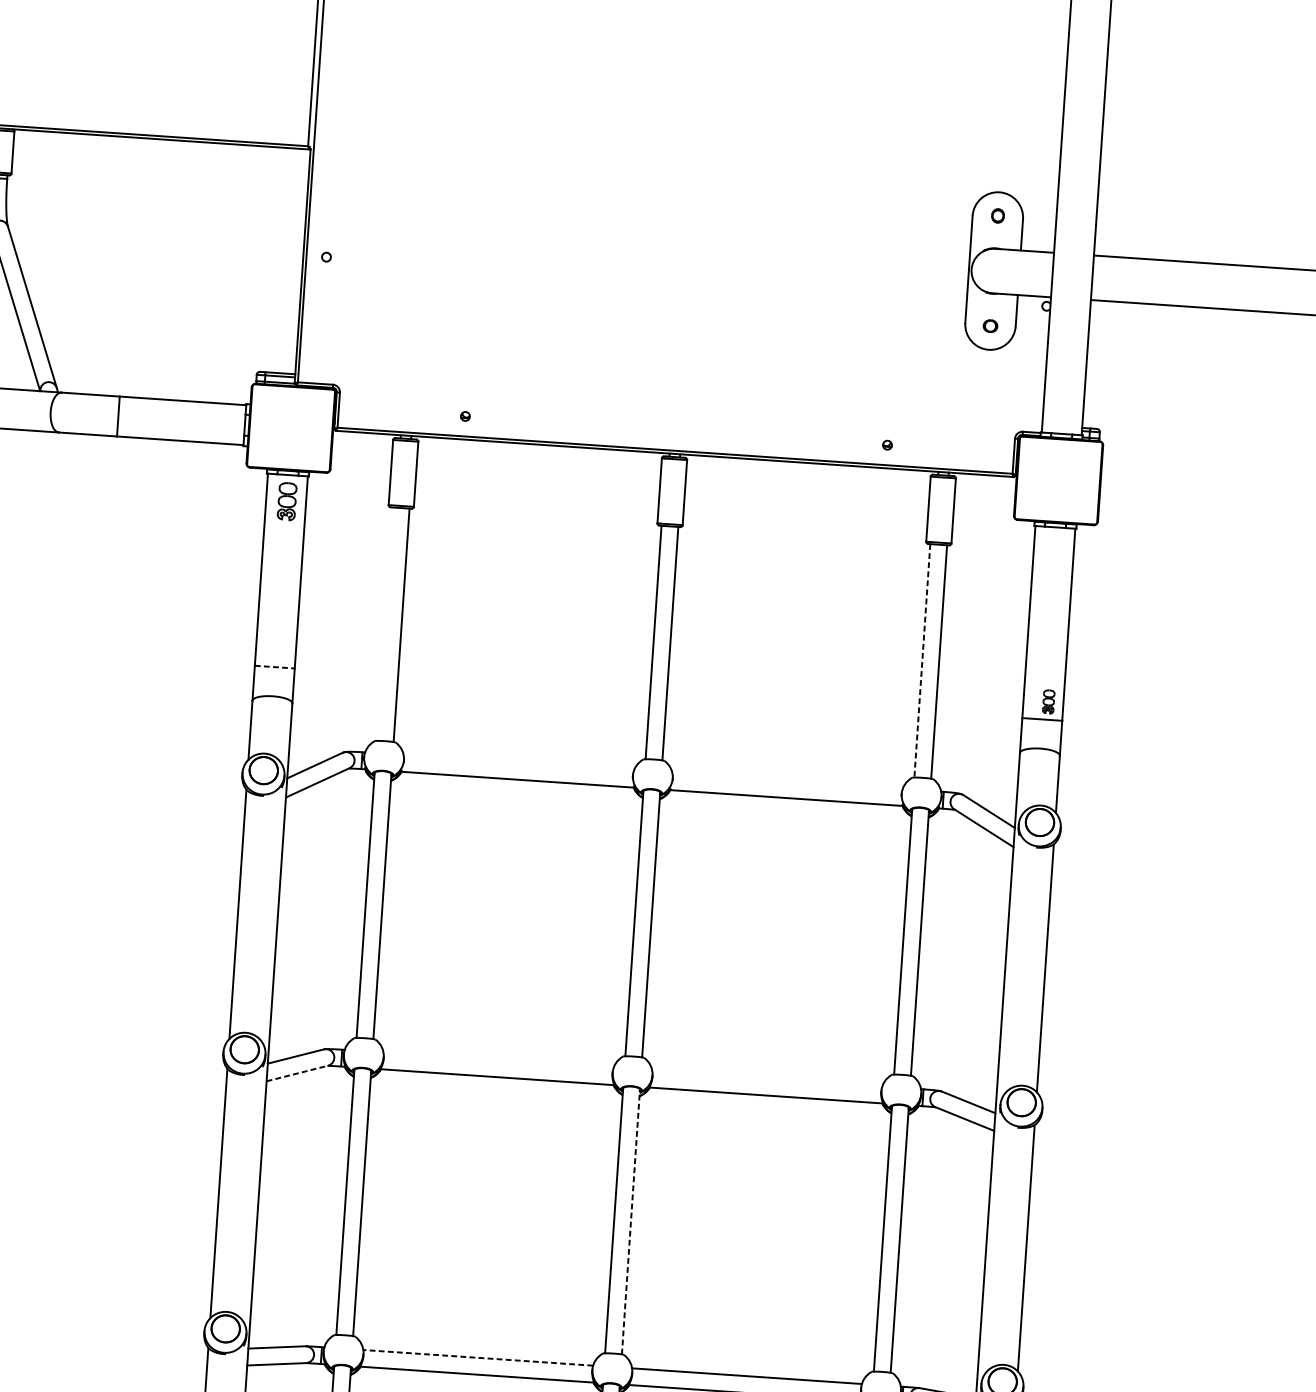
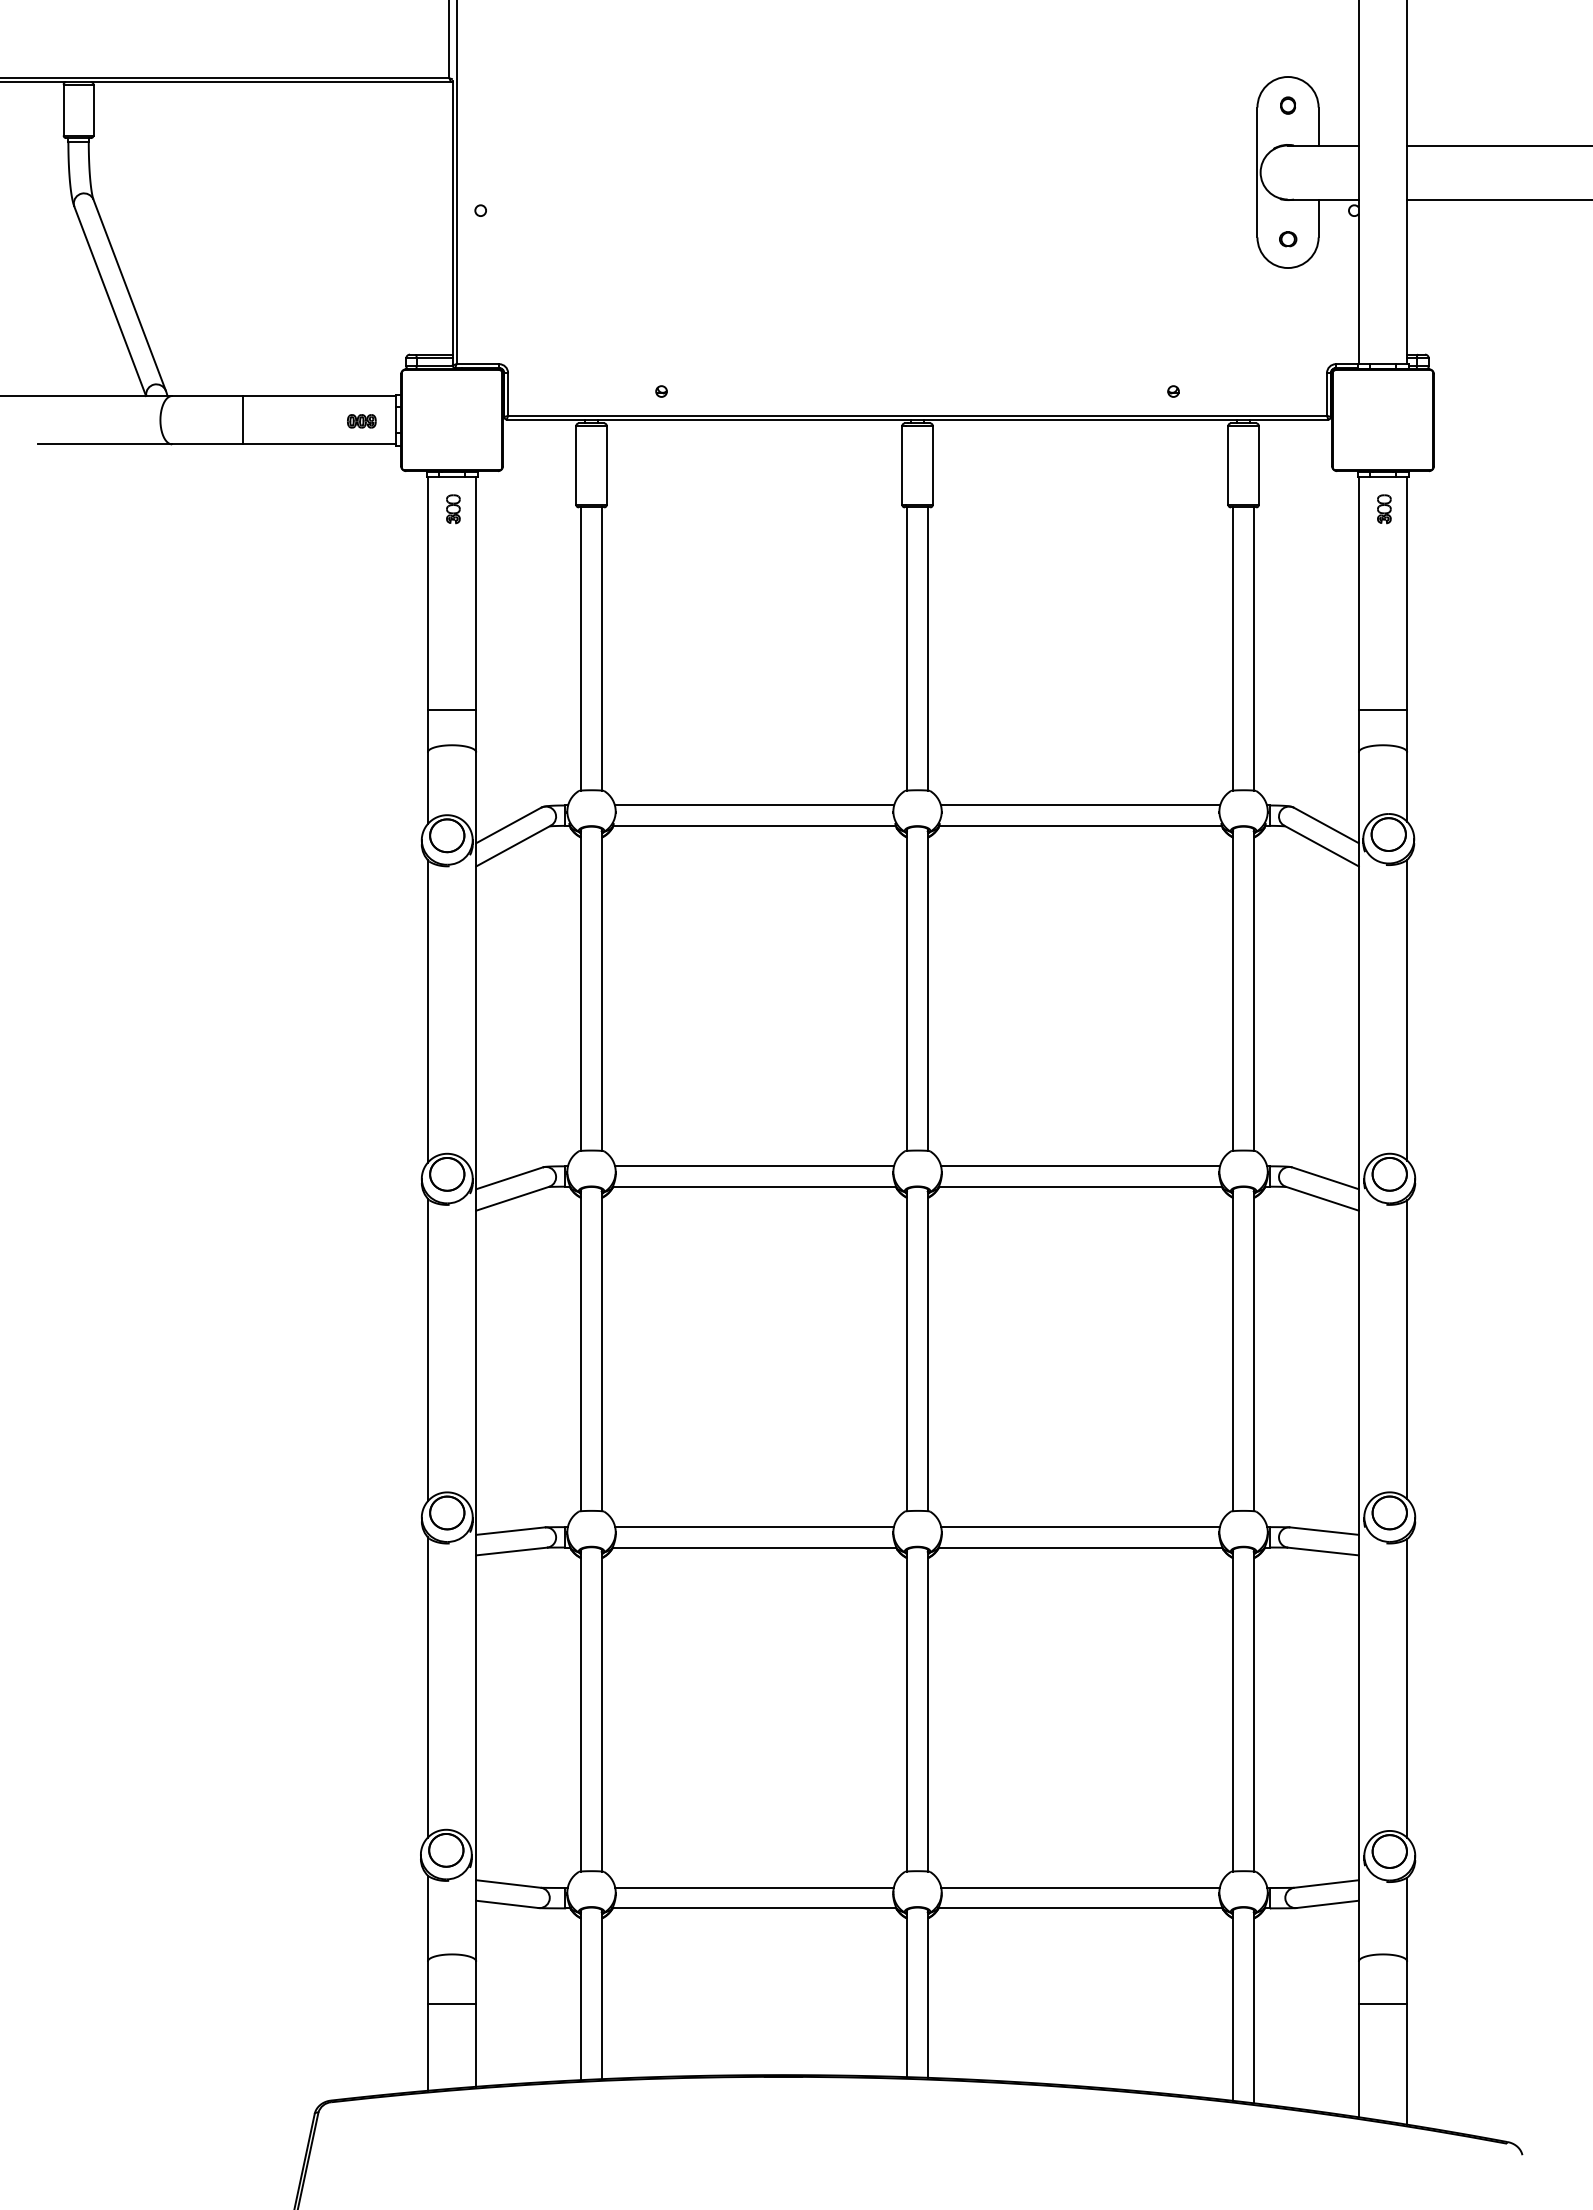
part: (216, 424) -> (361, 421), added
part: (287, 501) -> (453, 509), size x0.62
line: (384, 623) -> (581, 648), added
line: (922, 661) -> (1233, 649), dashed -> solid
line: (275, 666) -> (452, 709), dashed -> solid
part: (1048, 702) -> (1384, 509), moved
line: (518, 762) -> (754, 805), added
line: (787, 781) -> (1080, 805), added
line: (498, 1060) -> (754, 1166), added
line: (297, 1073) -> (513, 1198), dashed -> solid
line: (767, 1078) -> (1080, 1166), added
line: (630, 1221) -> (927, 1350), dashed -> solid
line: (478, 1358) -> (754, 1527), dashed -> solid

